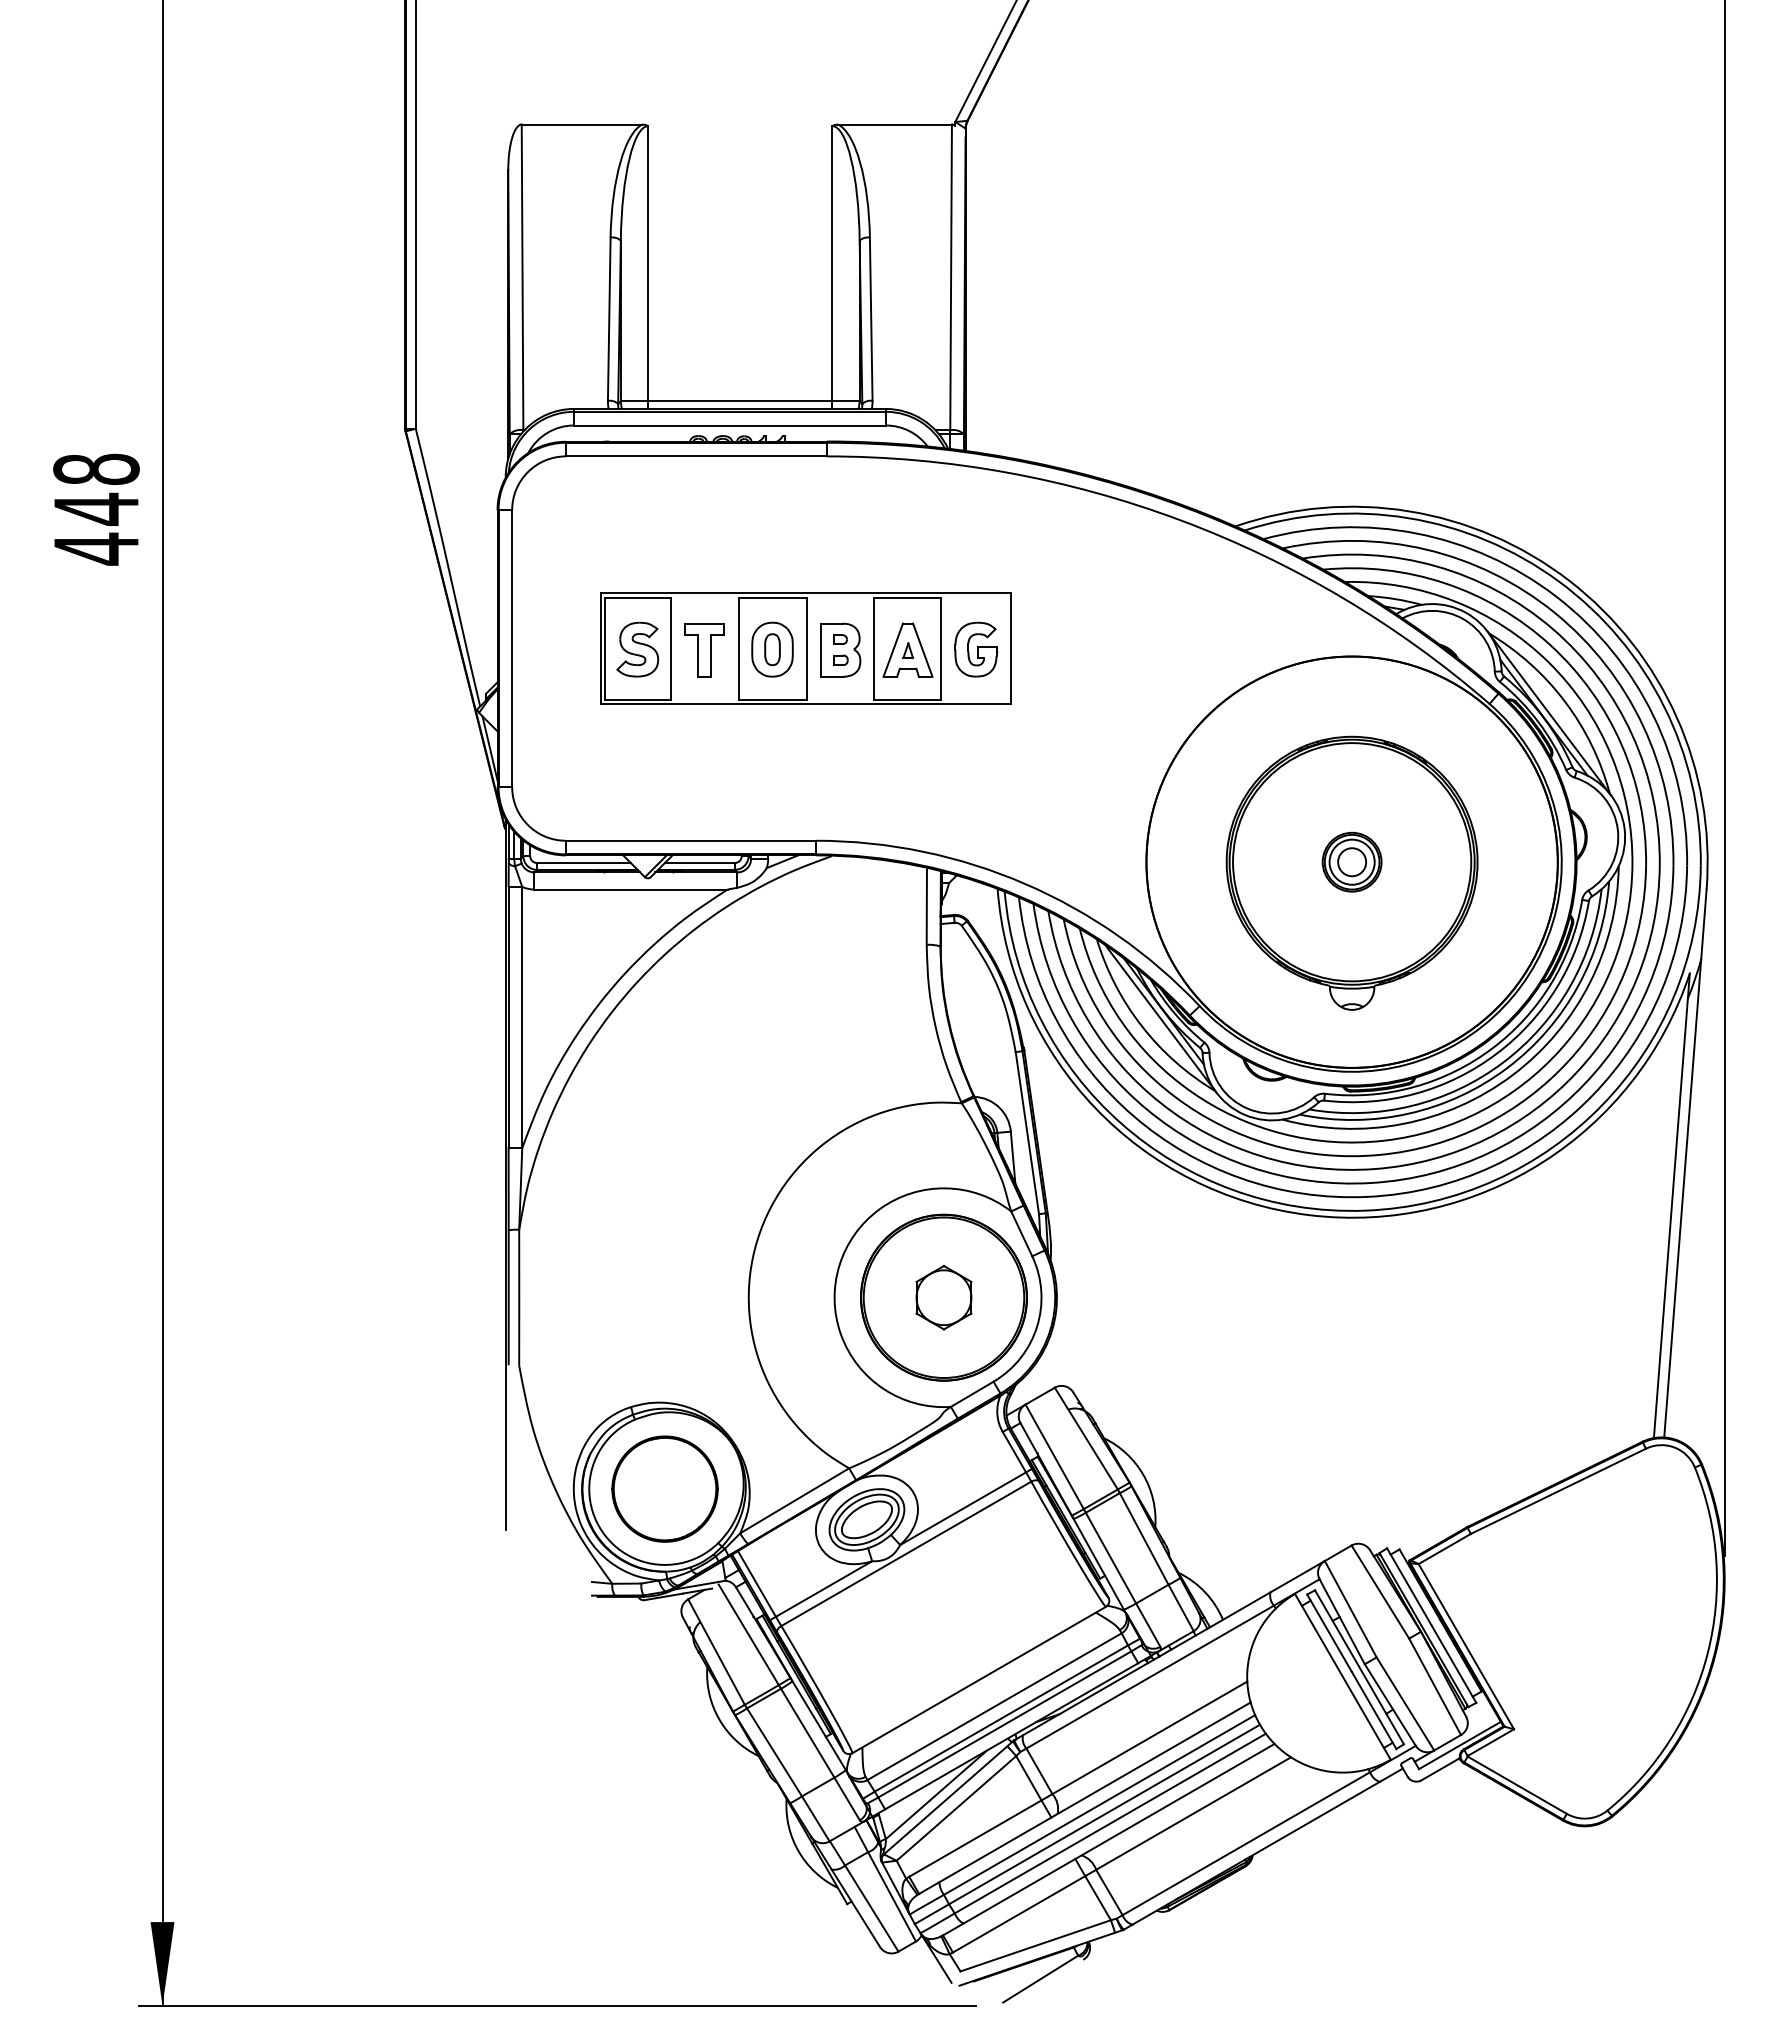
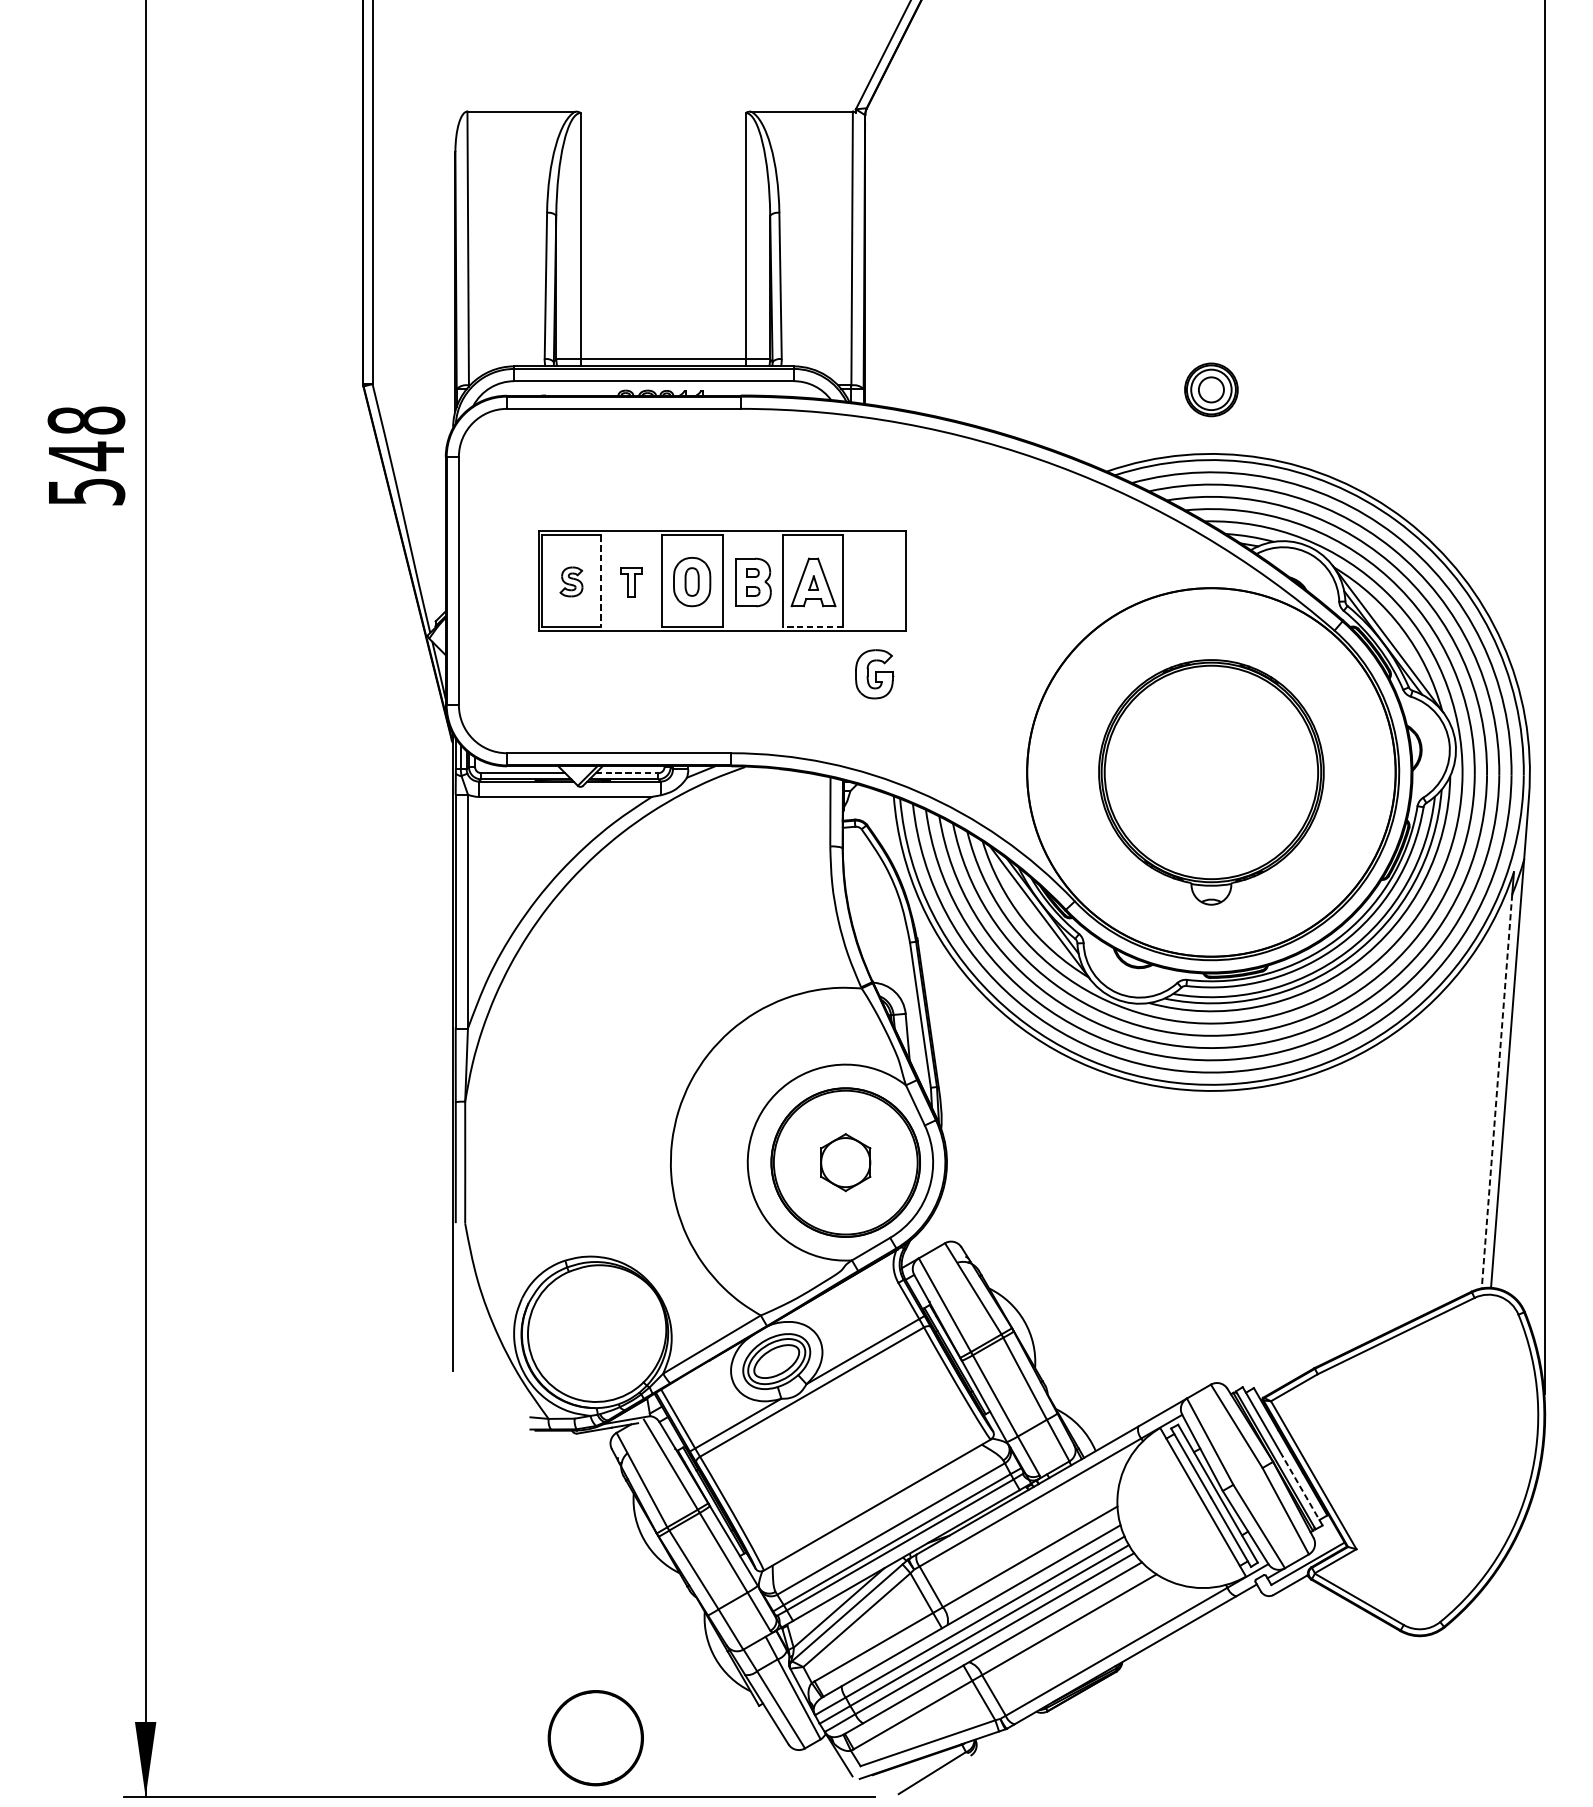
text: (96, 548) -> (86, 491), 448 -> 548
part: (637, 649) -> (571, 581), size x0.6
line: (671, 649) -> (601, 581), solid -> dashed
part: (976, 649) -> (874, 674), moved
part: (704, 650) -> (631, 582), size x0.6
line: (907, 699) -> (813, 626), solid -> dashed
part: (1351, 861) -> (1210, 389), moved
line: (699, 863) -> (626, 773), solid -> dashed
line: (1670, 1218) -> (1496, 1091), solid -> dashed
part: (664, 1488) -> (595, 1737), moved
line: (1454, 1664) -> (1303, 1491), solid -> dashed

